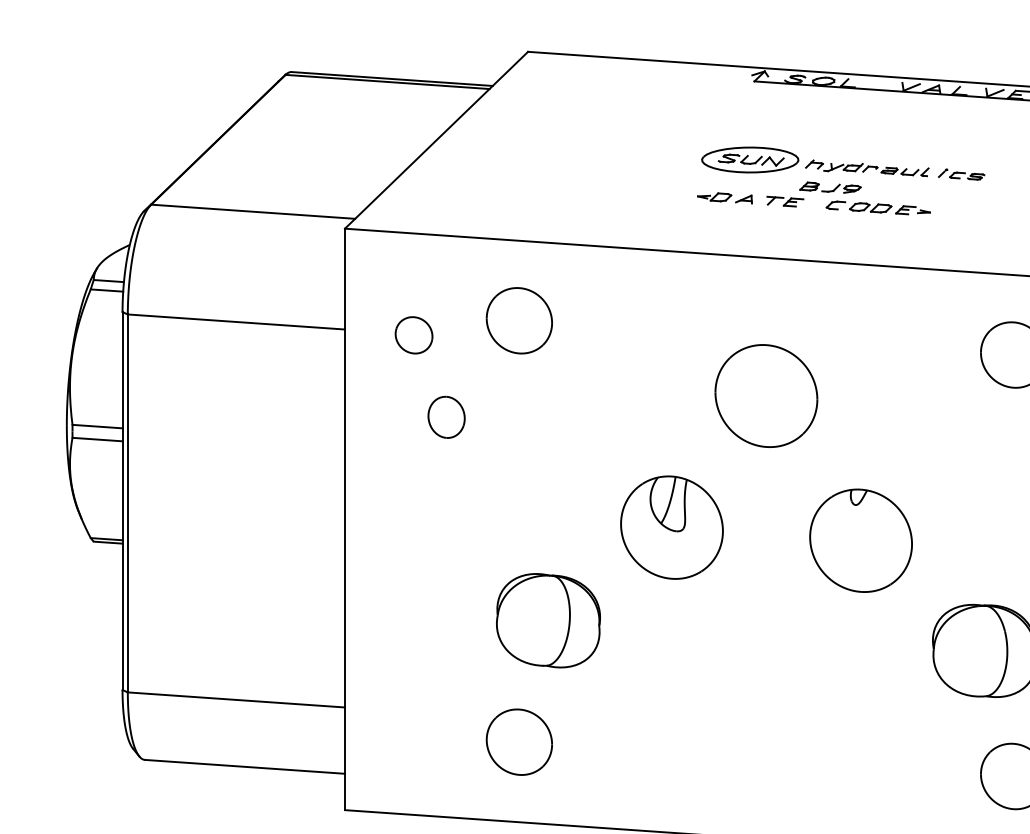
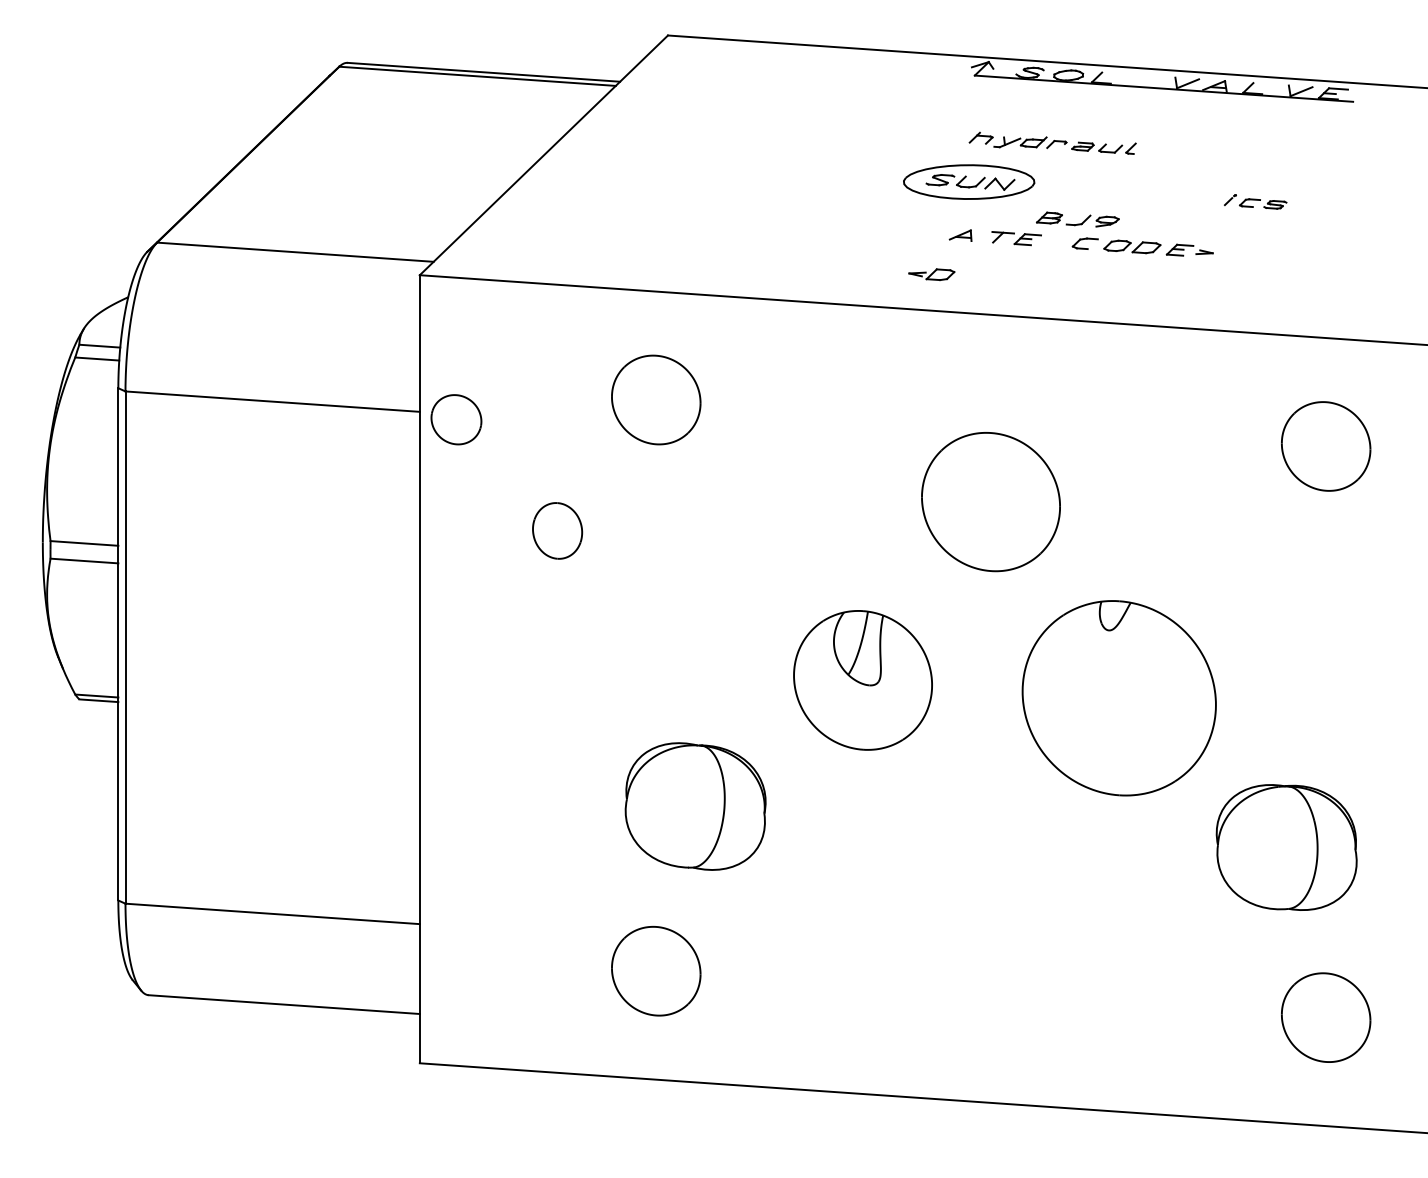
part: (867, 167) -> (1052, 142), moved
part: (714, 197) -> (931, 274), moved
part: (414, 335) -> (456, 419), moved
part: (861, 540) -> (1119, 697), size x1.4

